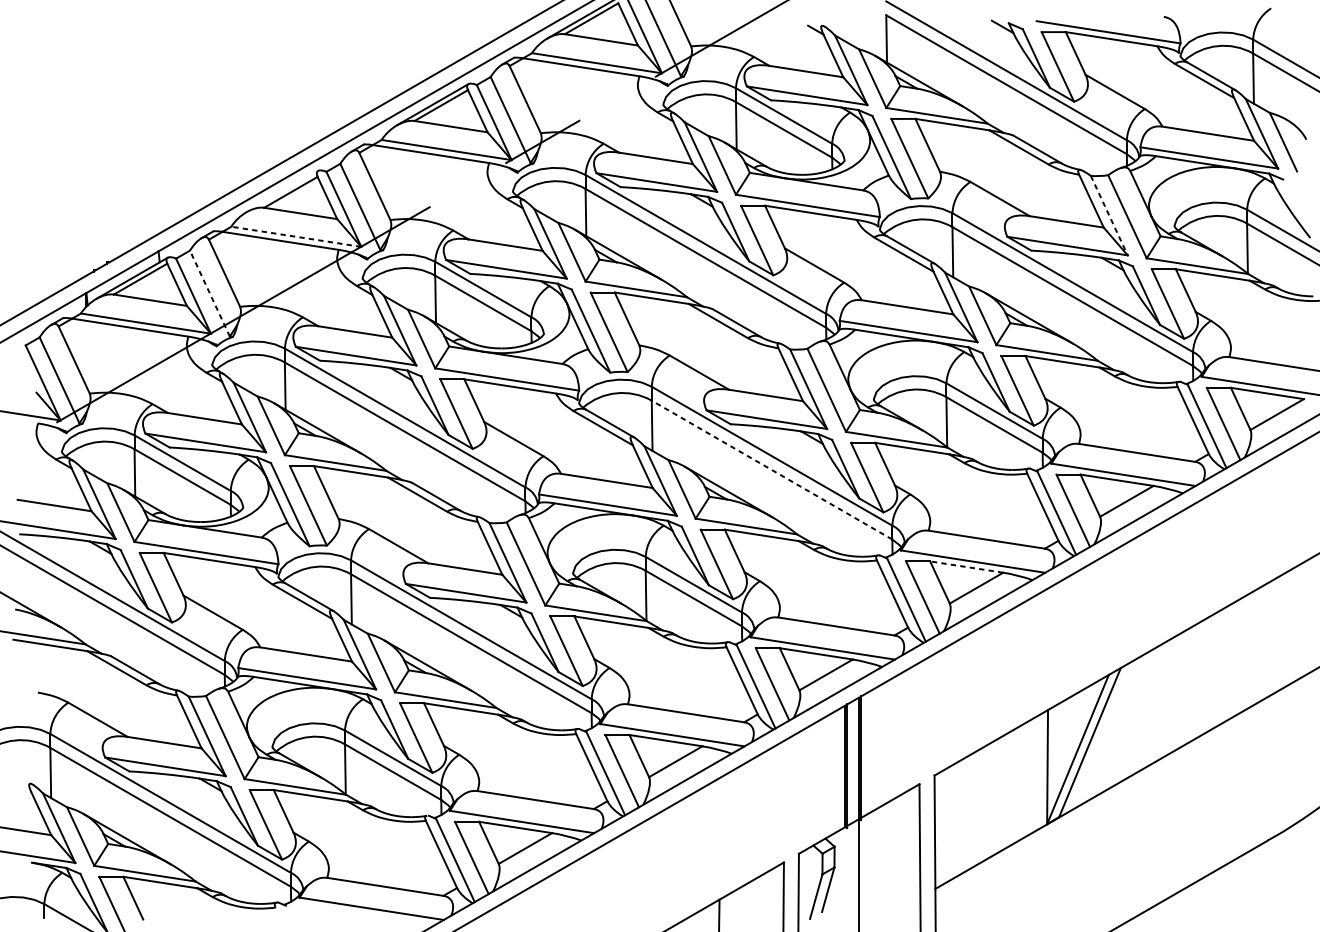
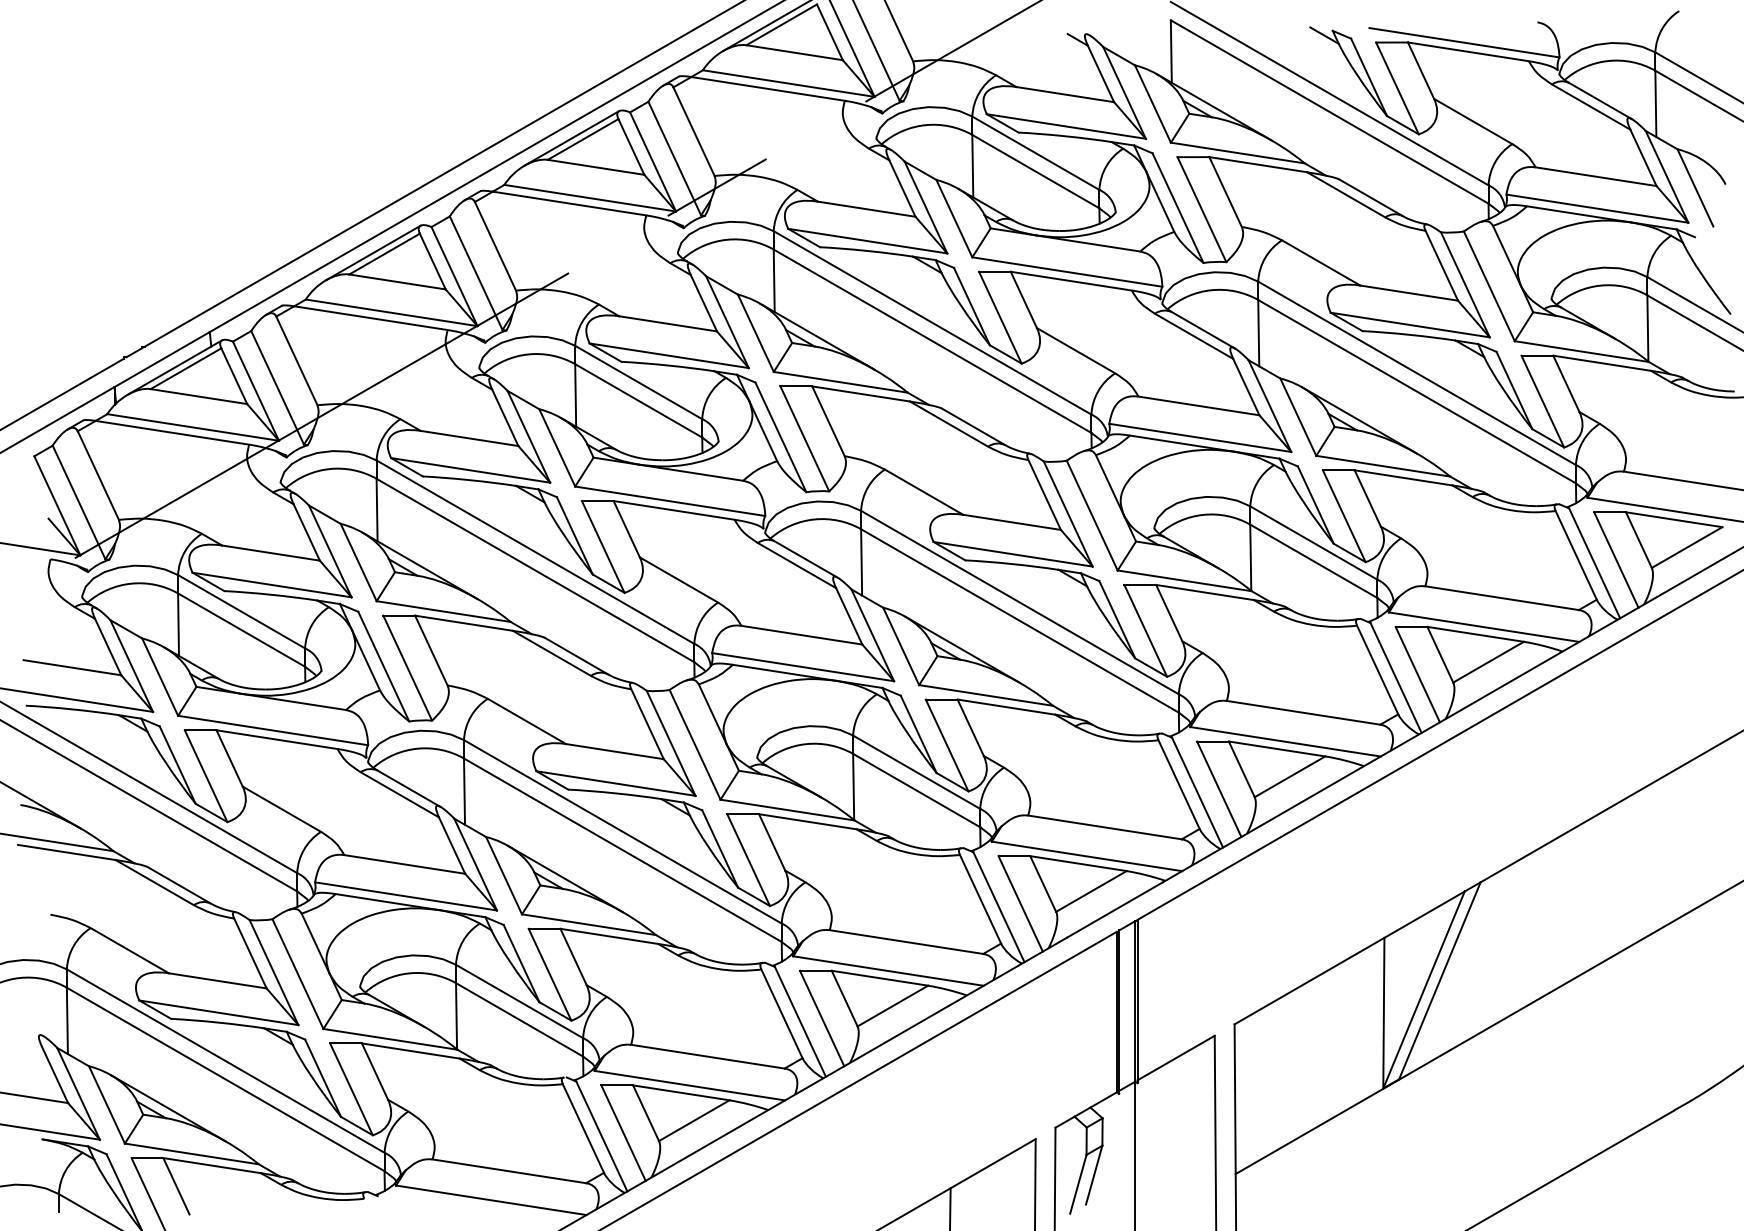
line: (282, 191) -> (373, 252), added
line: (1109, 215) -> (1465, 284), dashed -> solid
line: (296, 236) -> (391, 312), dashed -> solid
line: (209, 293) -> (277, 387), dashed -> solid
line: (771, 469) -> (1019, 620), dashed -> solid
line: (967, 566) -> (1277, 748), dashed -> solid

